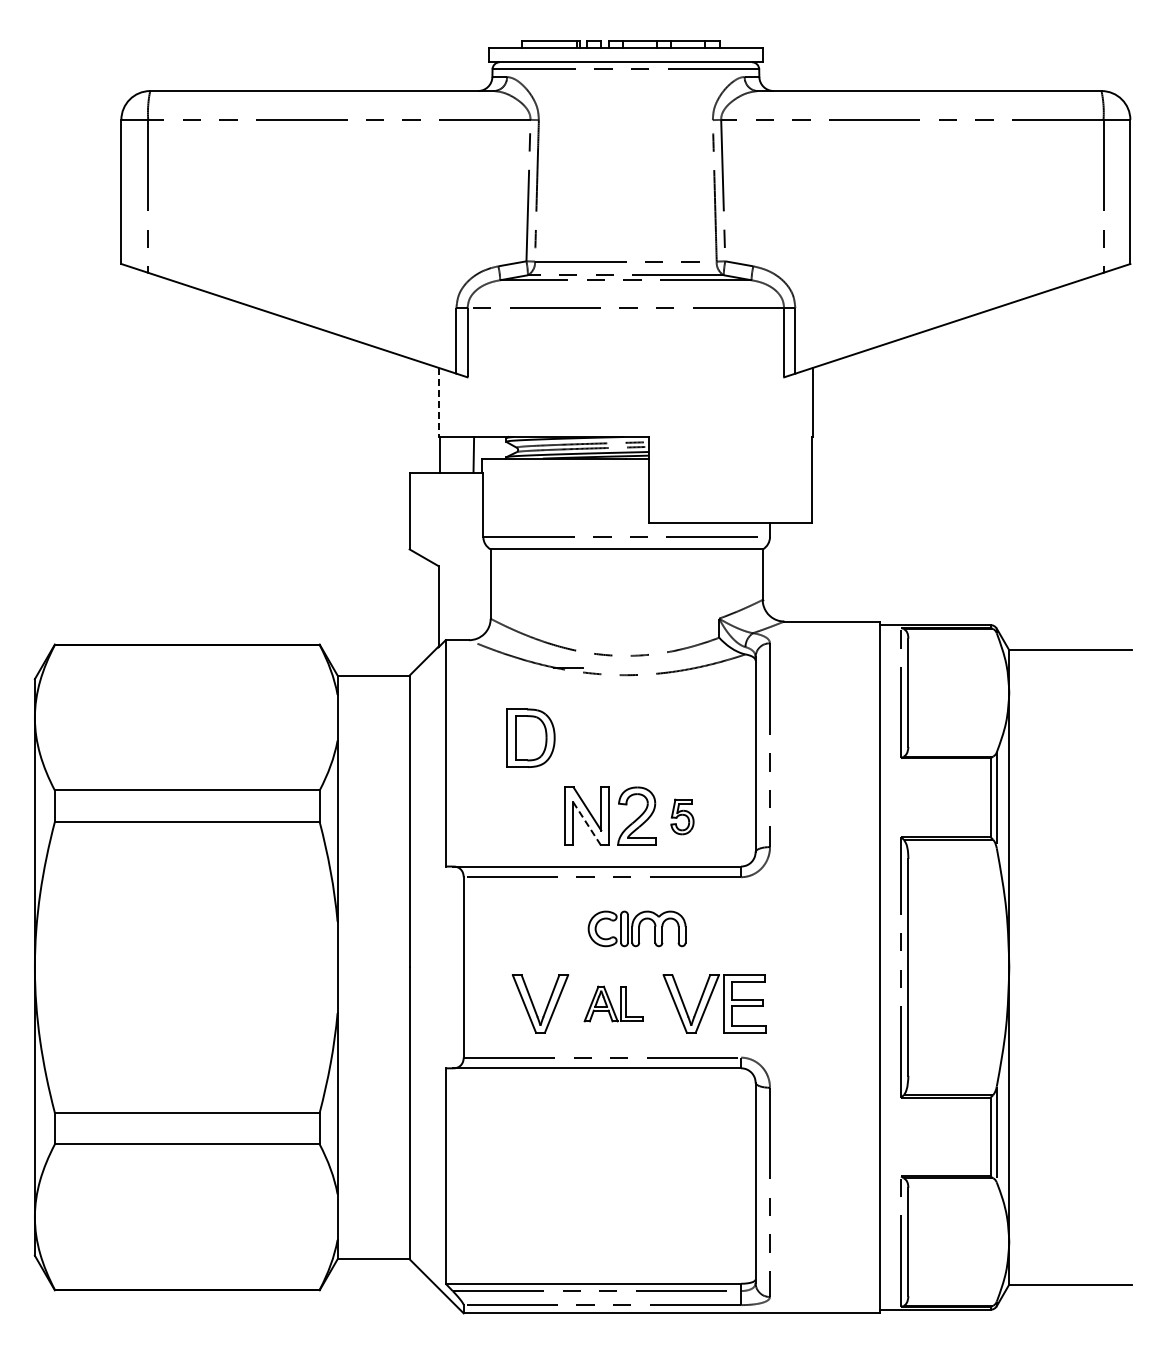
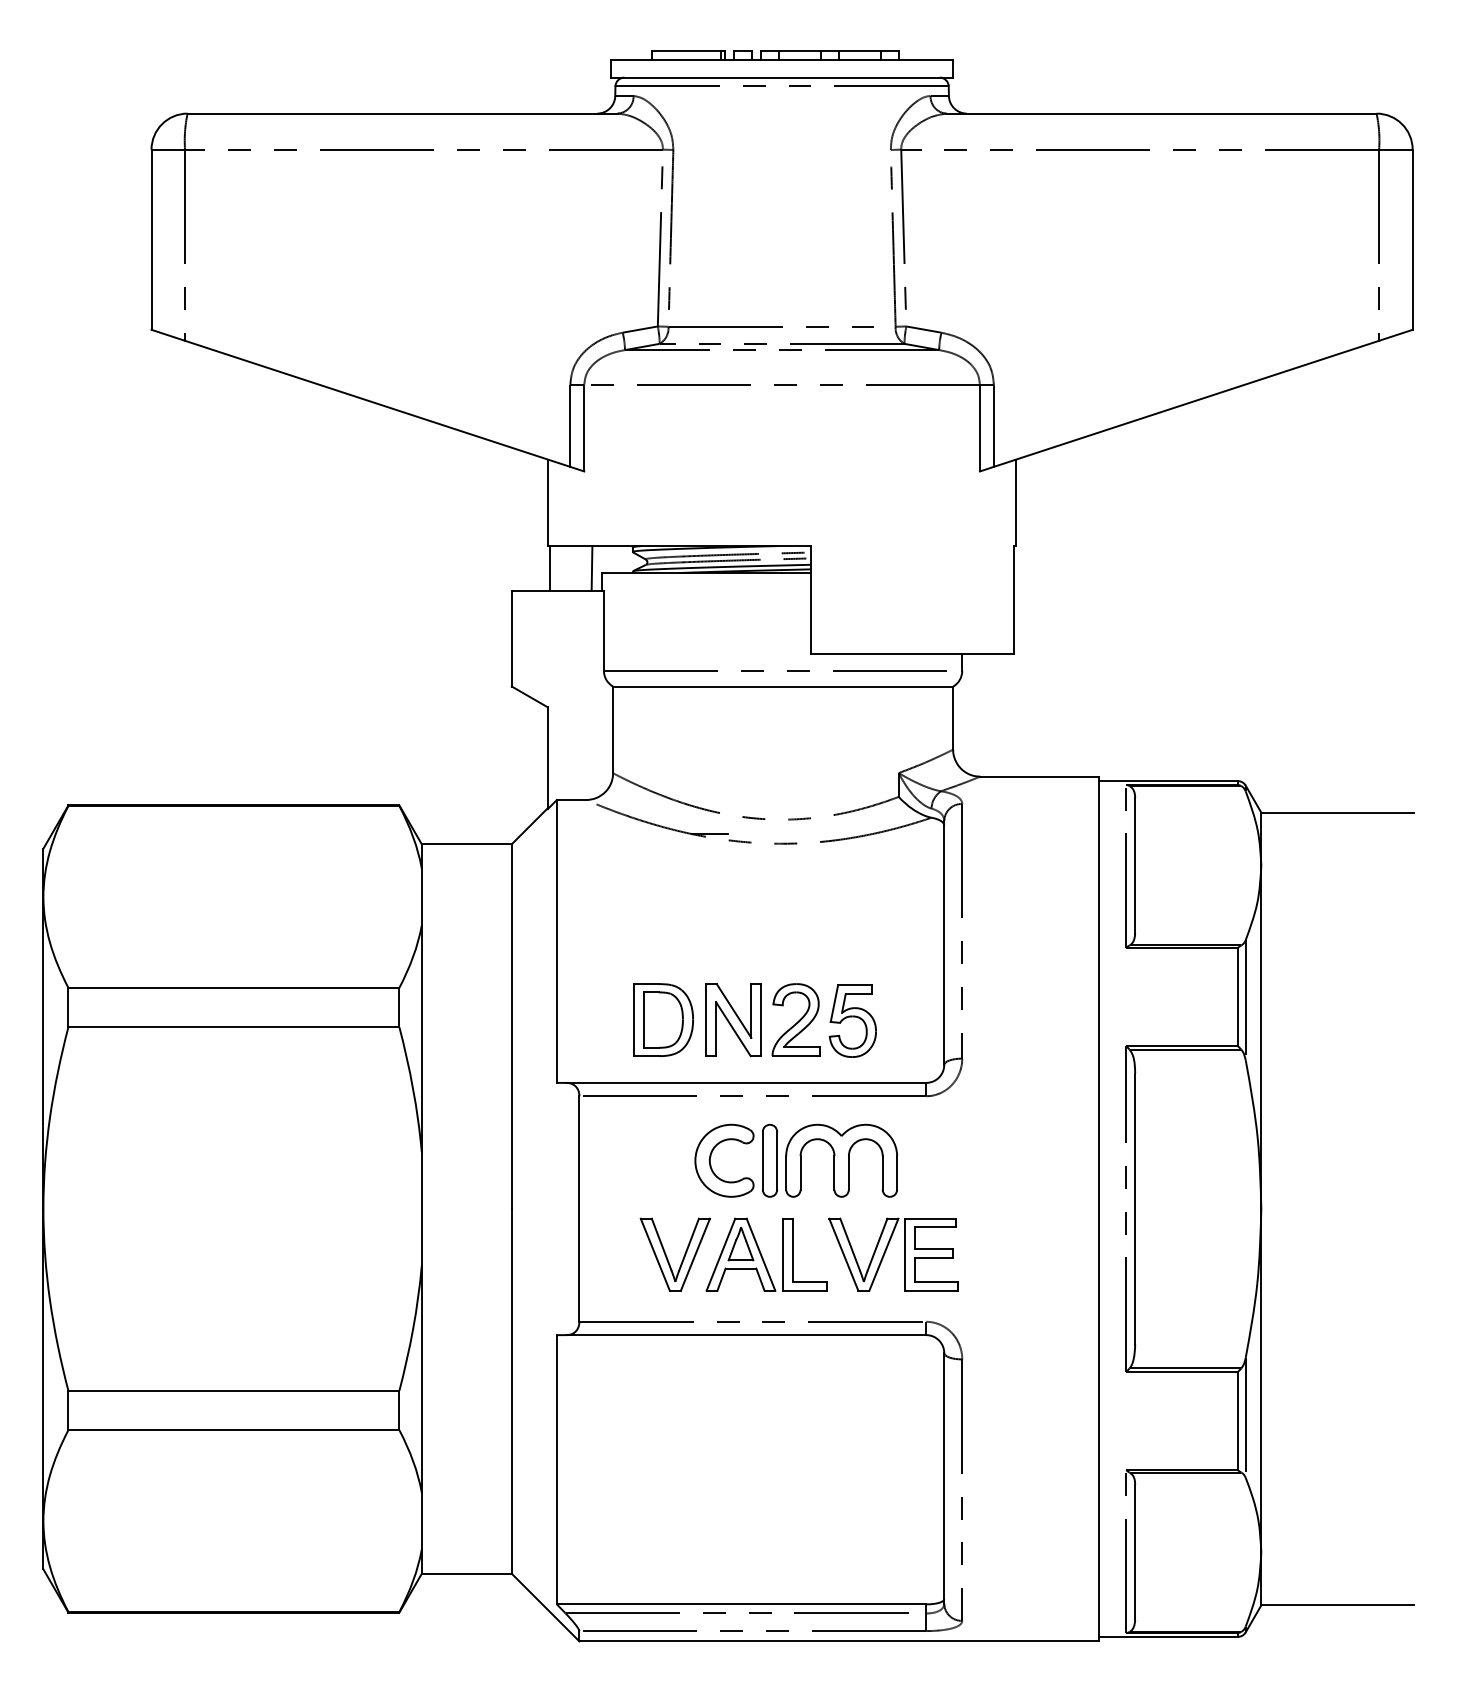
line: (438, 402) -> (547, 502), dashed -> solid
part: (530, 737) -> (662, 1019), moved
part: (682, 816) -> (852, 1020), size x1.67
line: (586, 823) -> (732, 1029), dashed -> solid
part: (636, 928) -> (795, 1160), size x1.67
part: (613, 1003) -> (766, 1254), size x1.67

